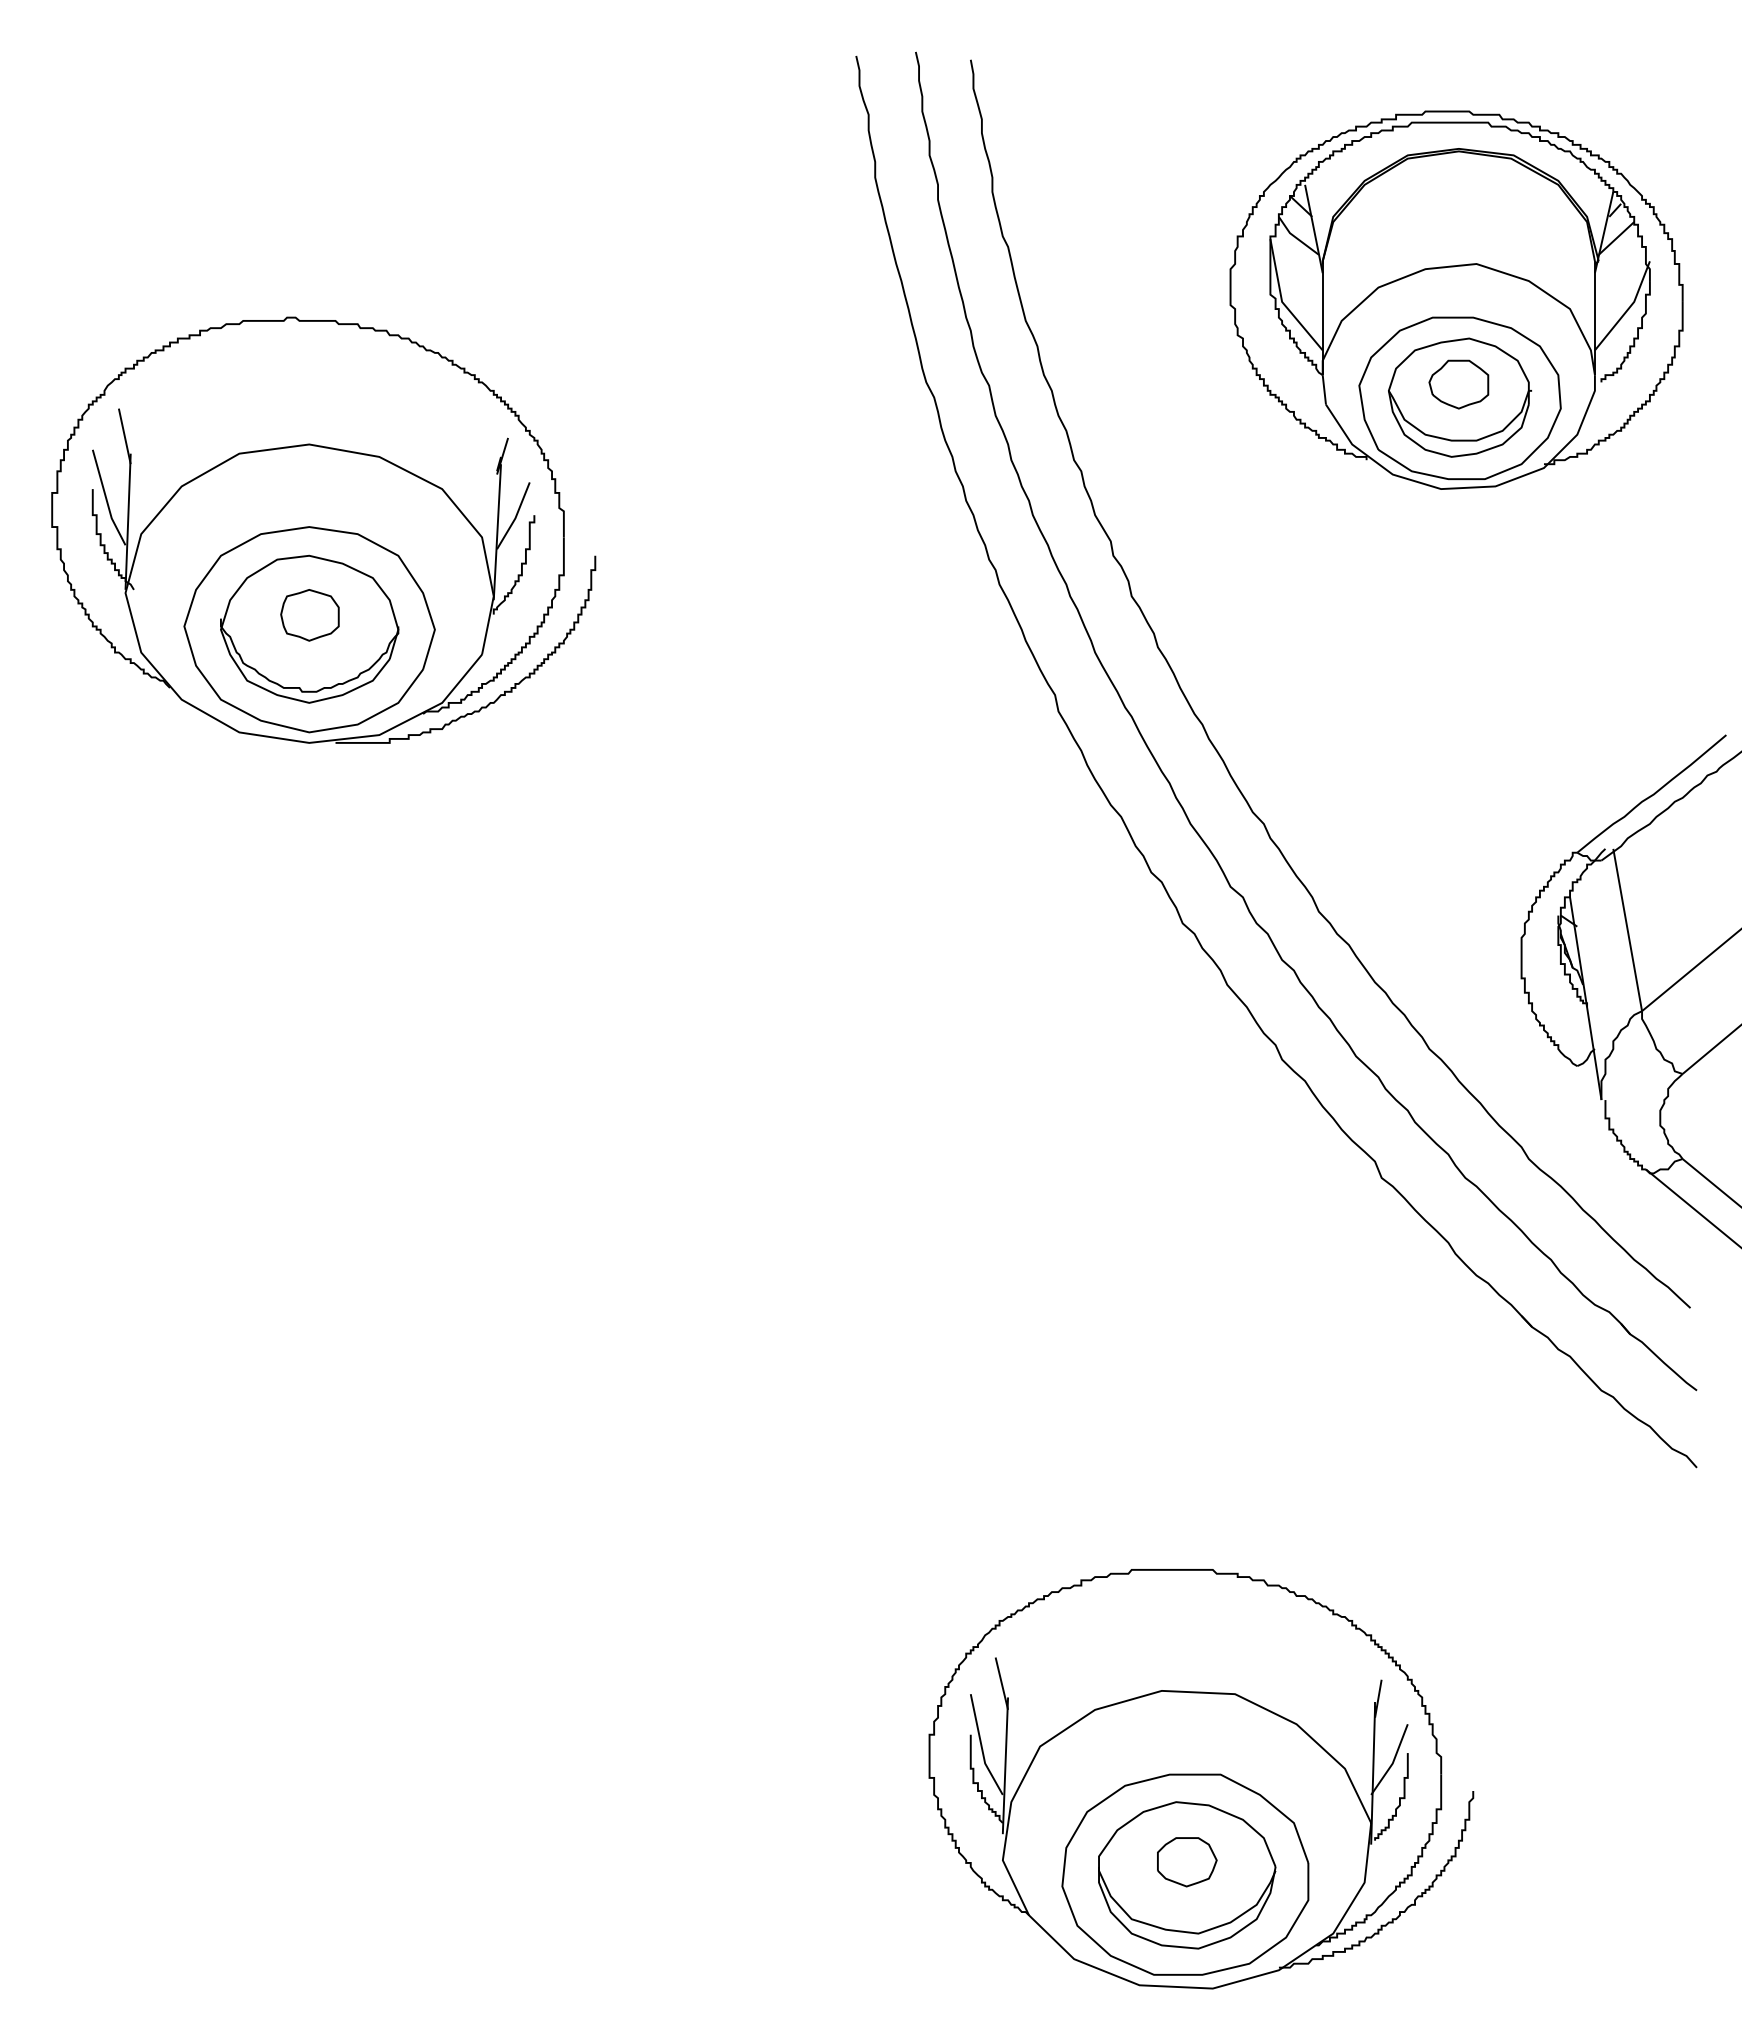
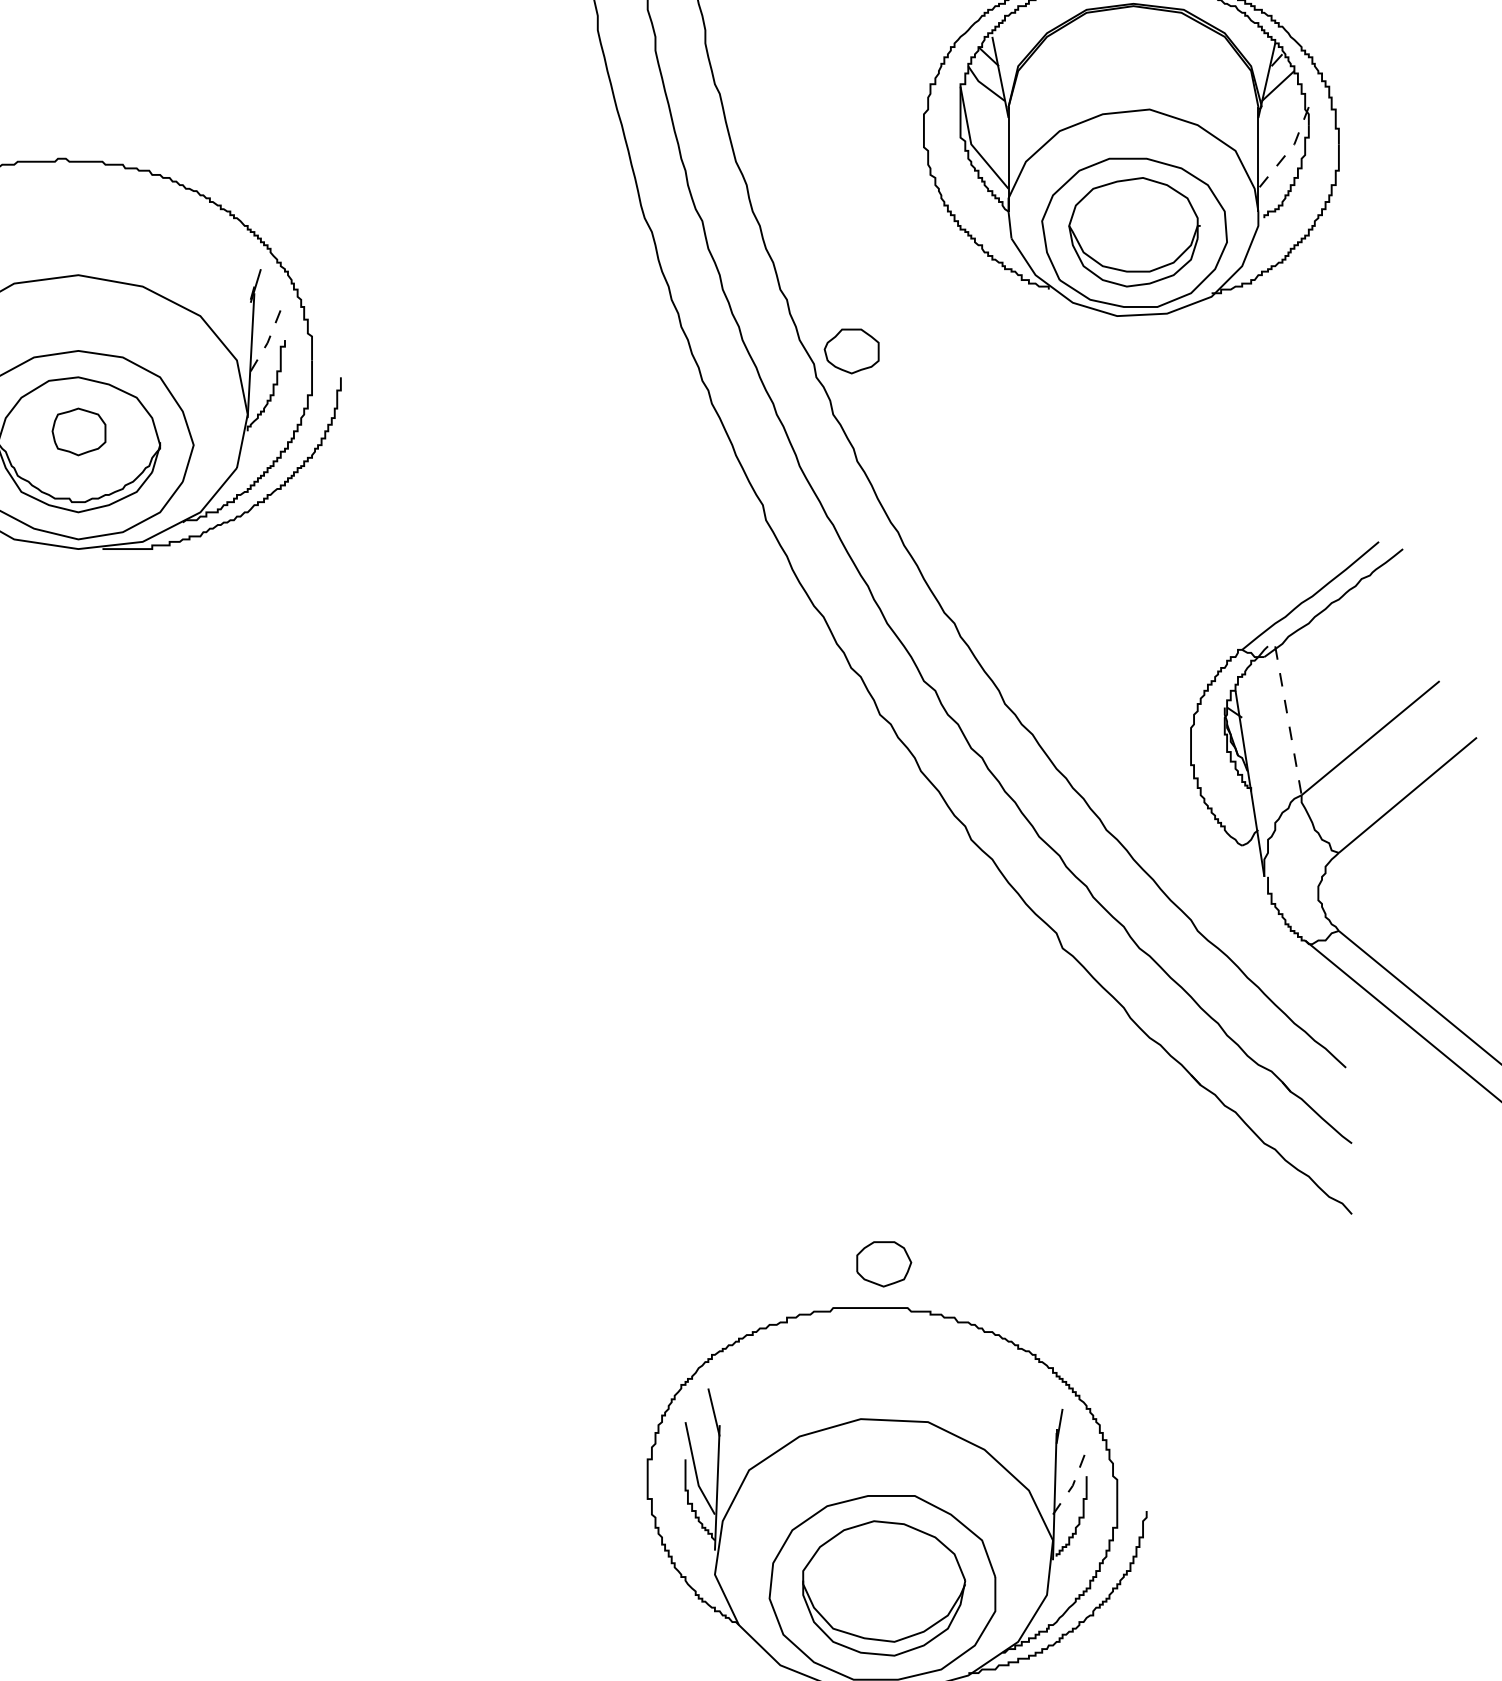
line: (1628, 308) -> (1289, 150), solid -> dashed
part: (1458, 384) -> (851, 351), moved
line: (515, 517) -> (267, 342), solid -> dashed
line: (1627, 930) -> (1288, 721), solid -> dashed
line: (1393, 1761) -> (1073, 1483), solid -> dashed
part: (1187, 1862) -> (884, 1264), moved

